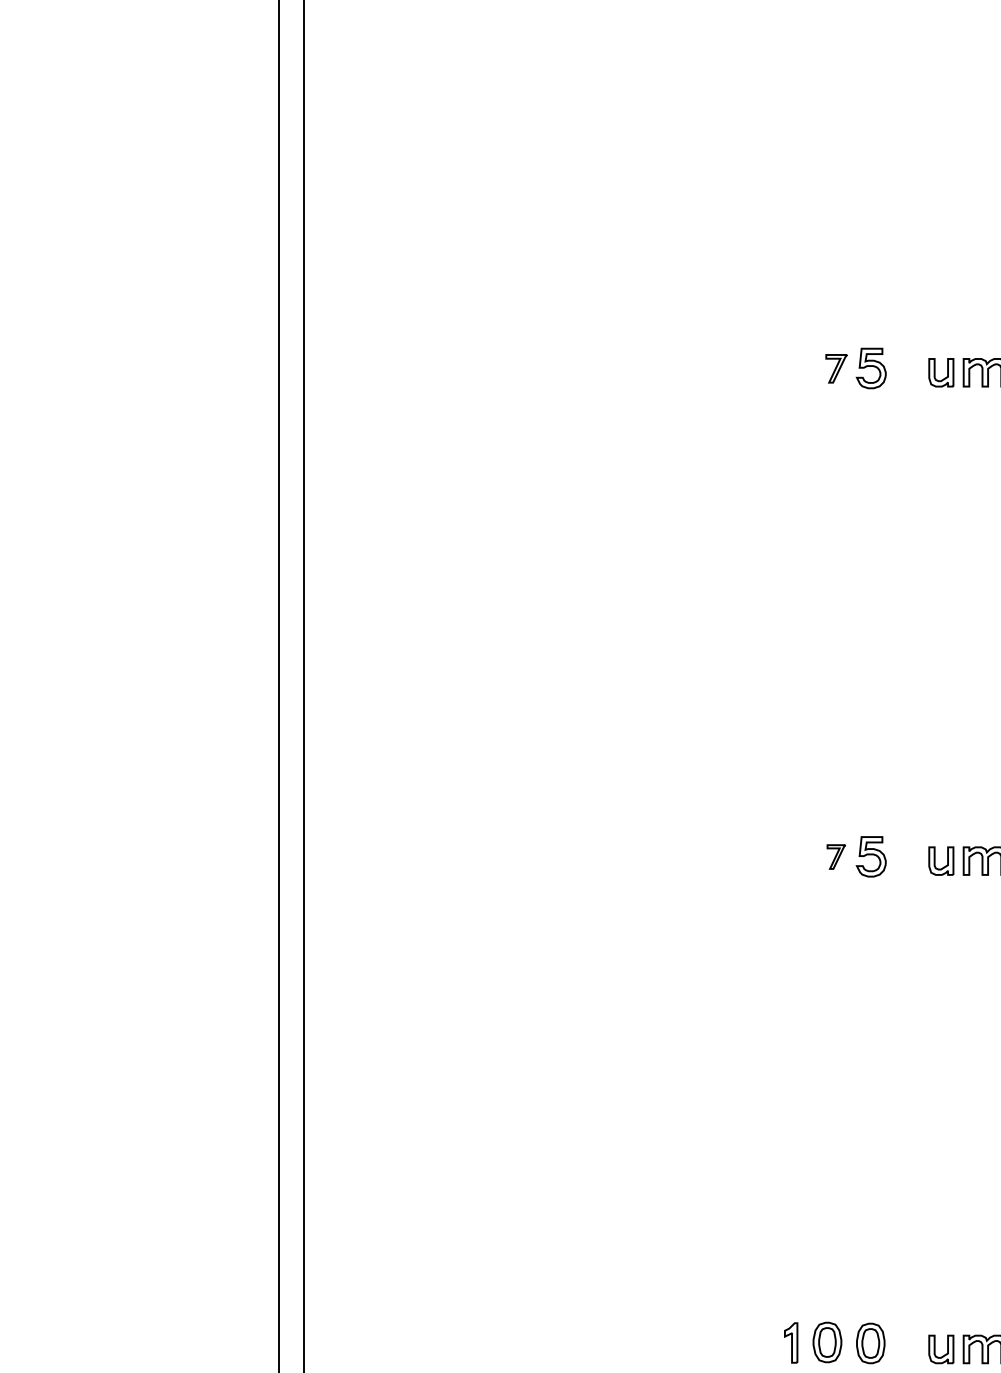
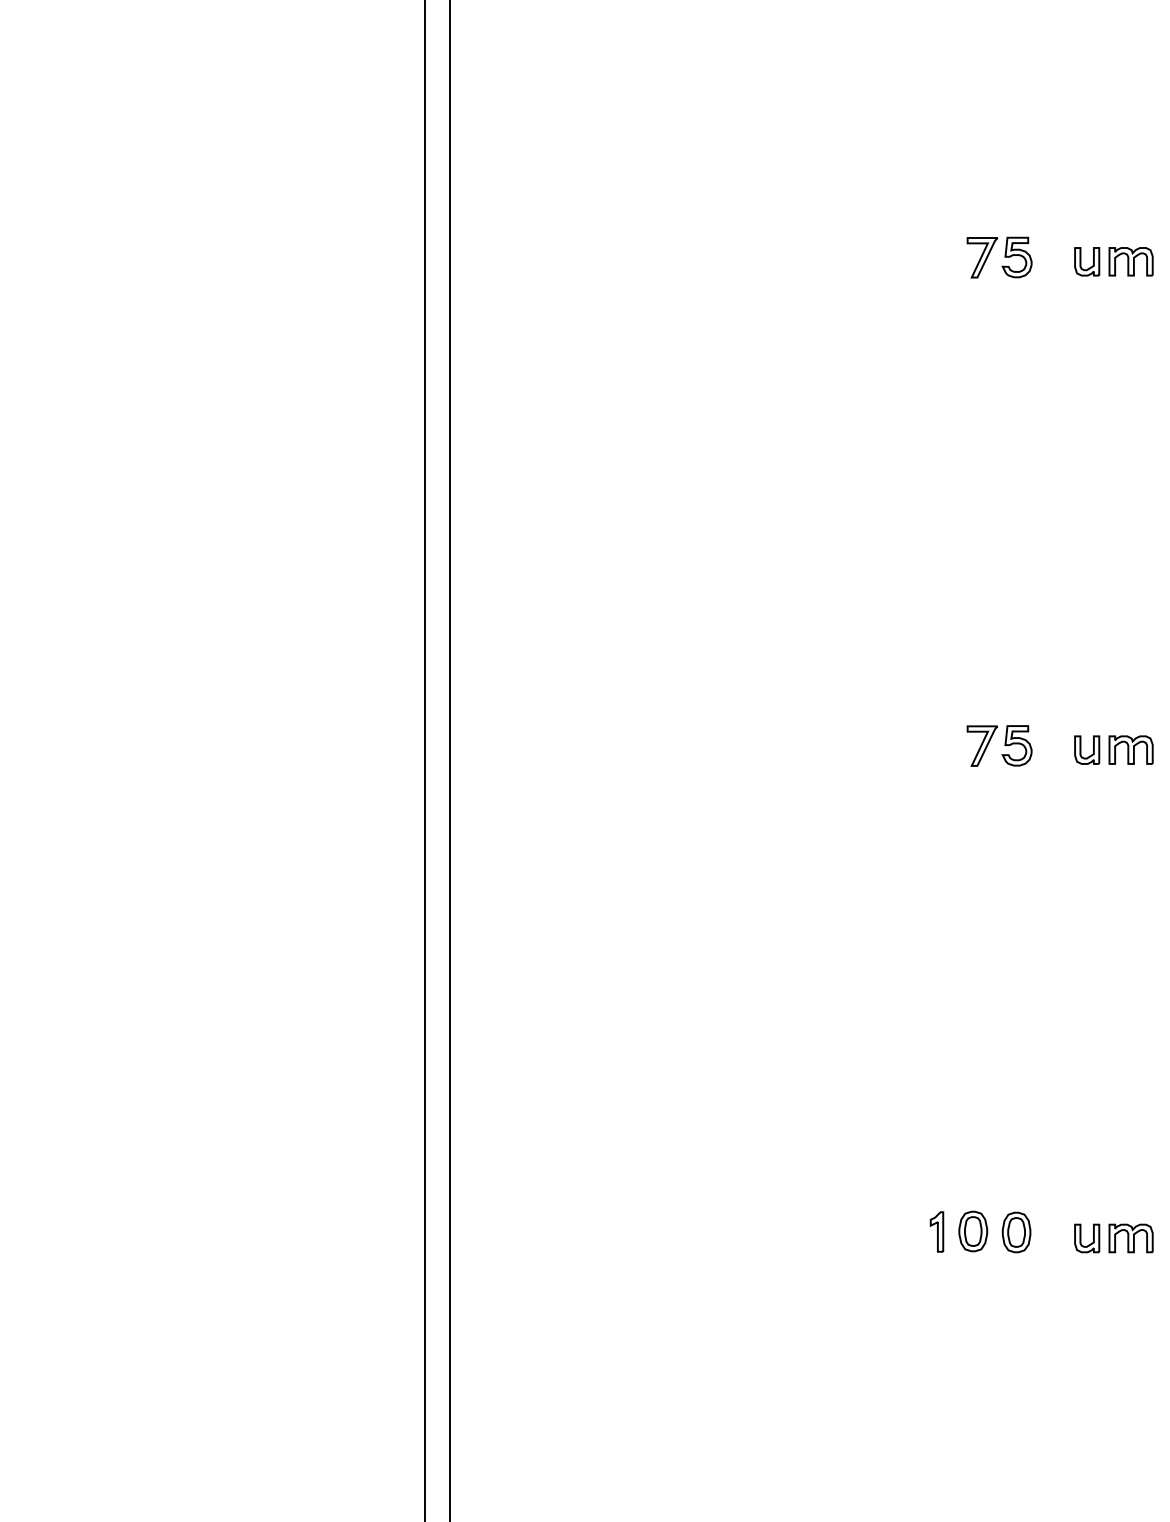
part: (836, 368) -> (982, 257), size x1.43
part: (835, 856) -> (981, 745), size x1.67

